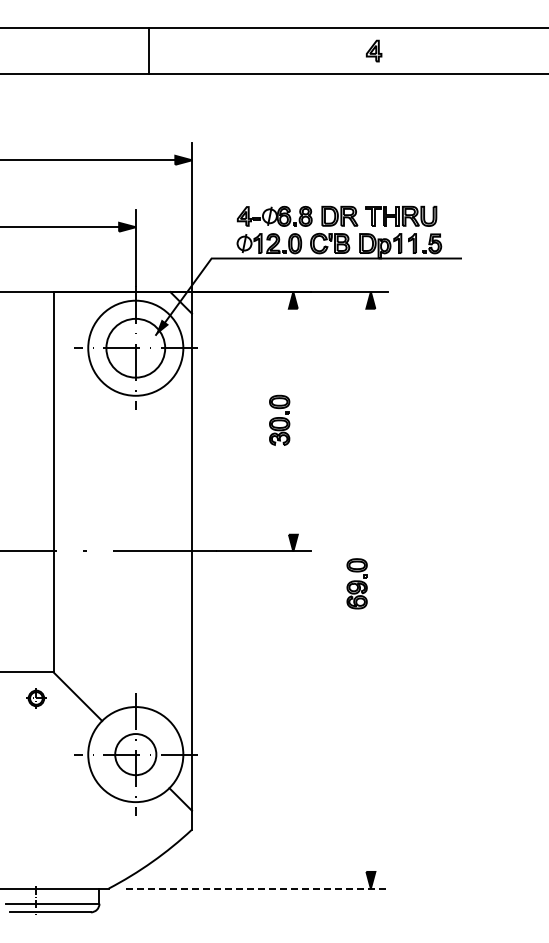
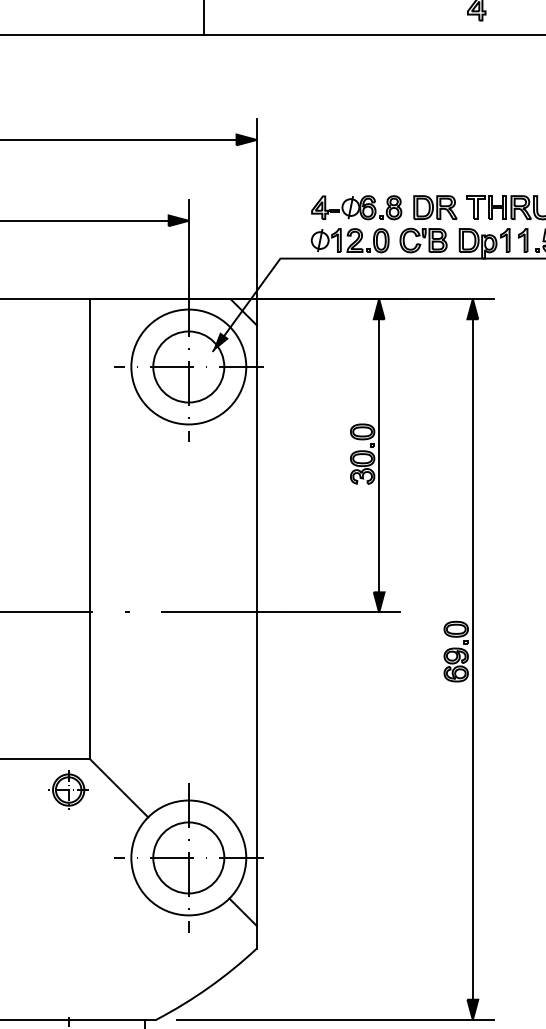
line: (293, 421) -> (379, 455), added
line: (370, 589) -> (472, 658), added
part: (36, 698) -> (68, 790), size x1.67
circle: (135, 754) -> (188, 857), size x1.43
line: (257, 888) -> (335, 1019), dashed -> solid

